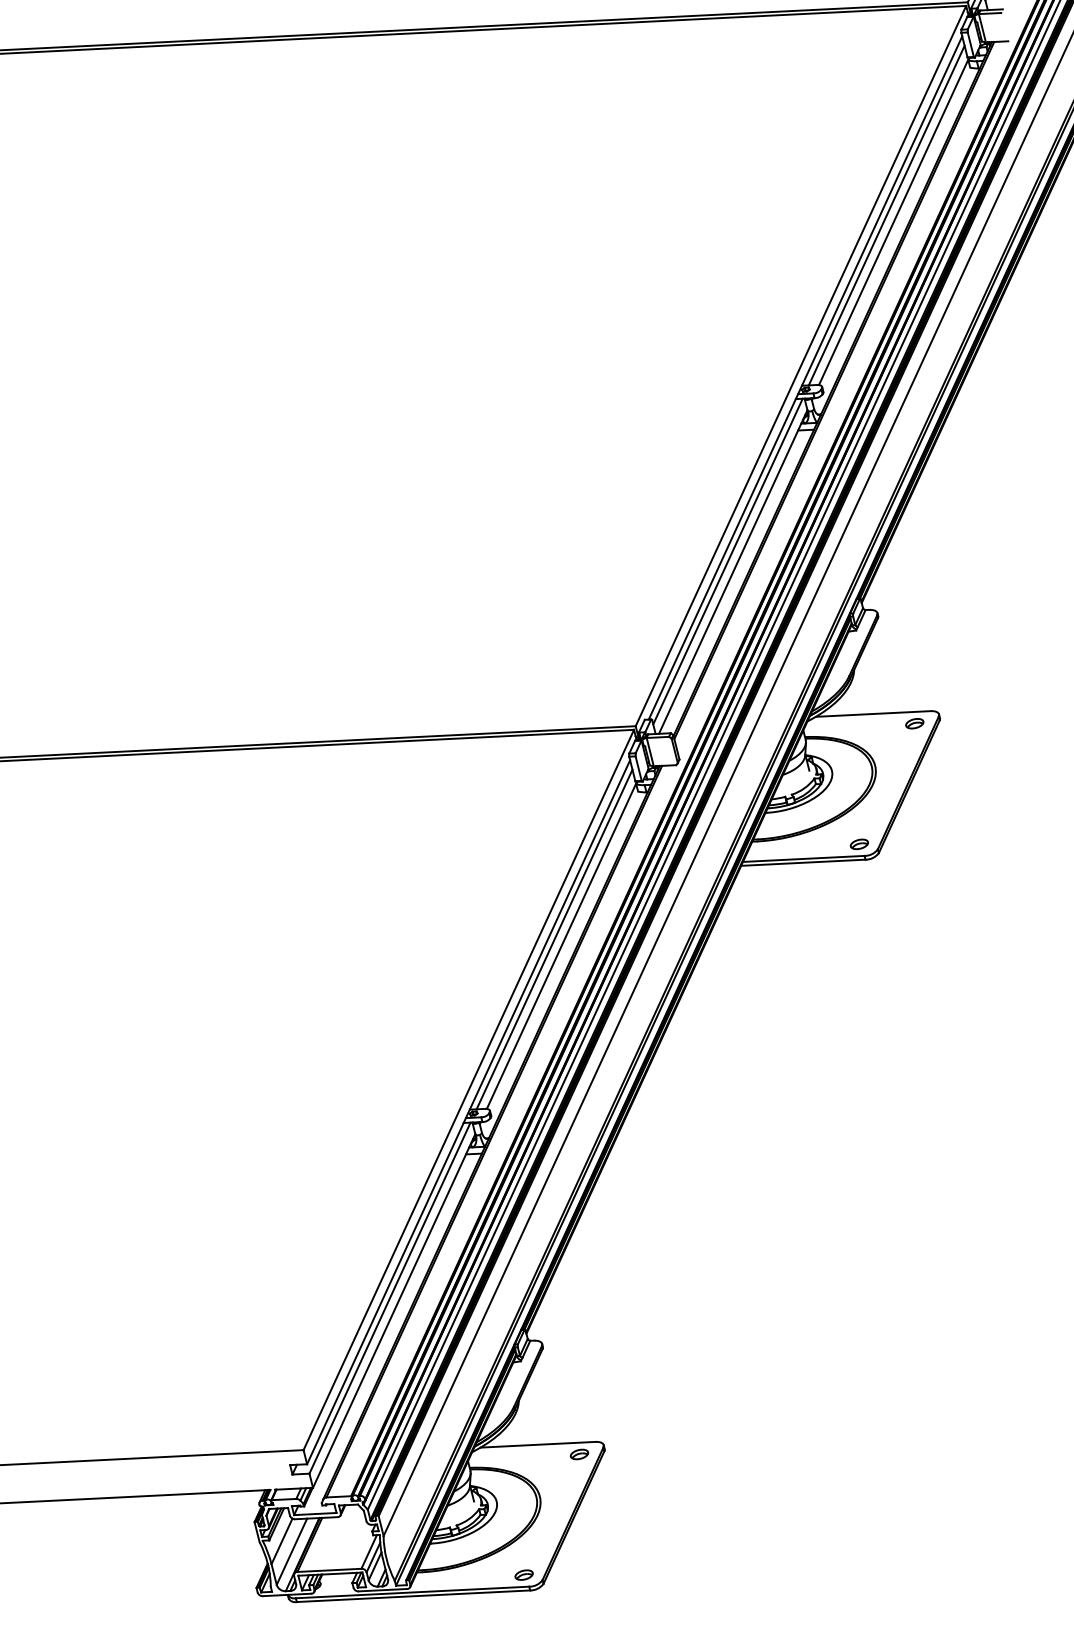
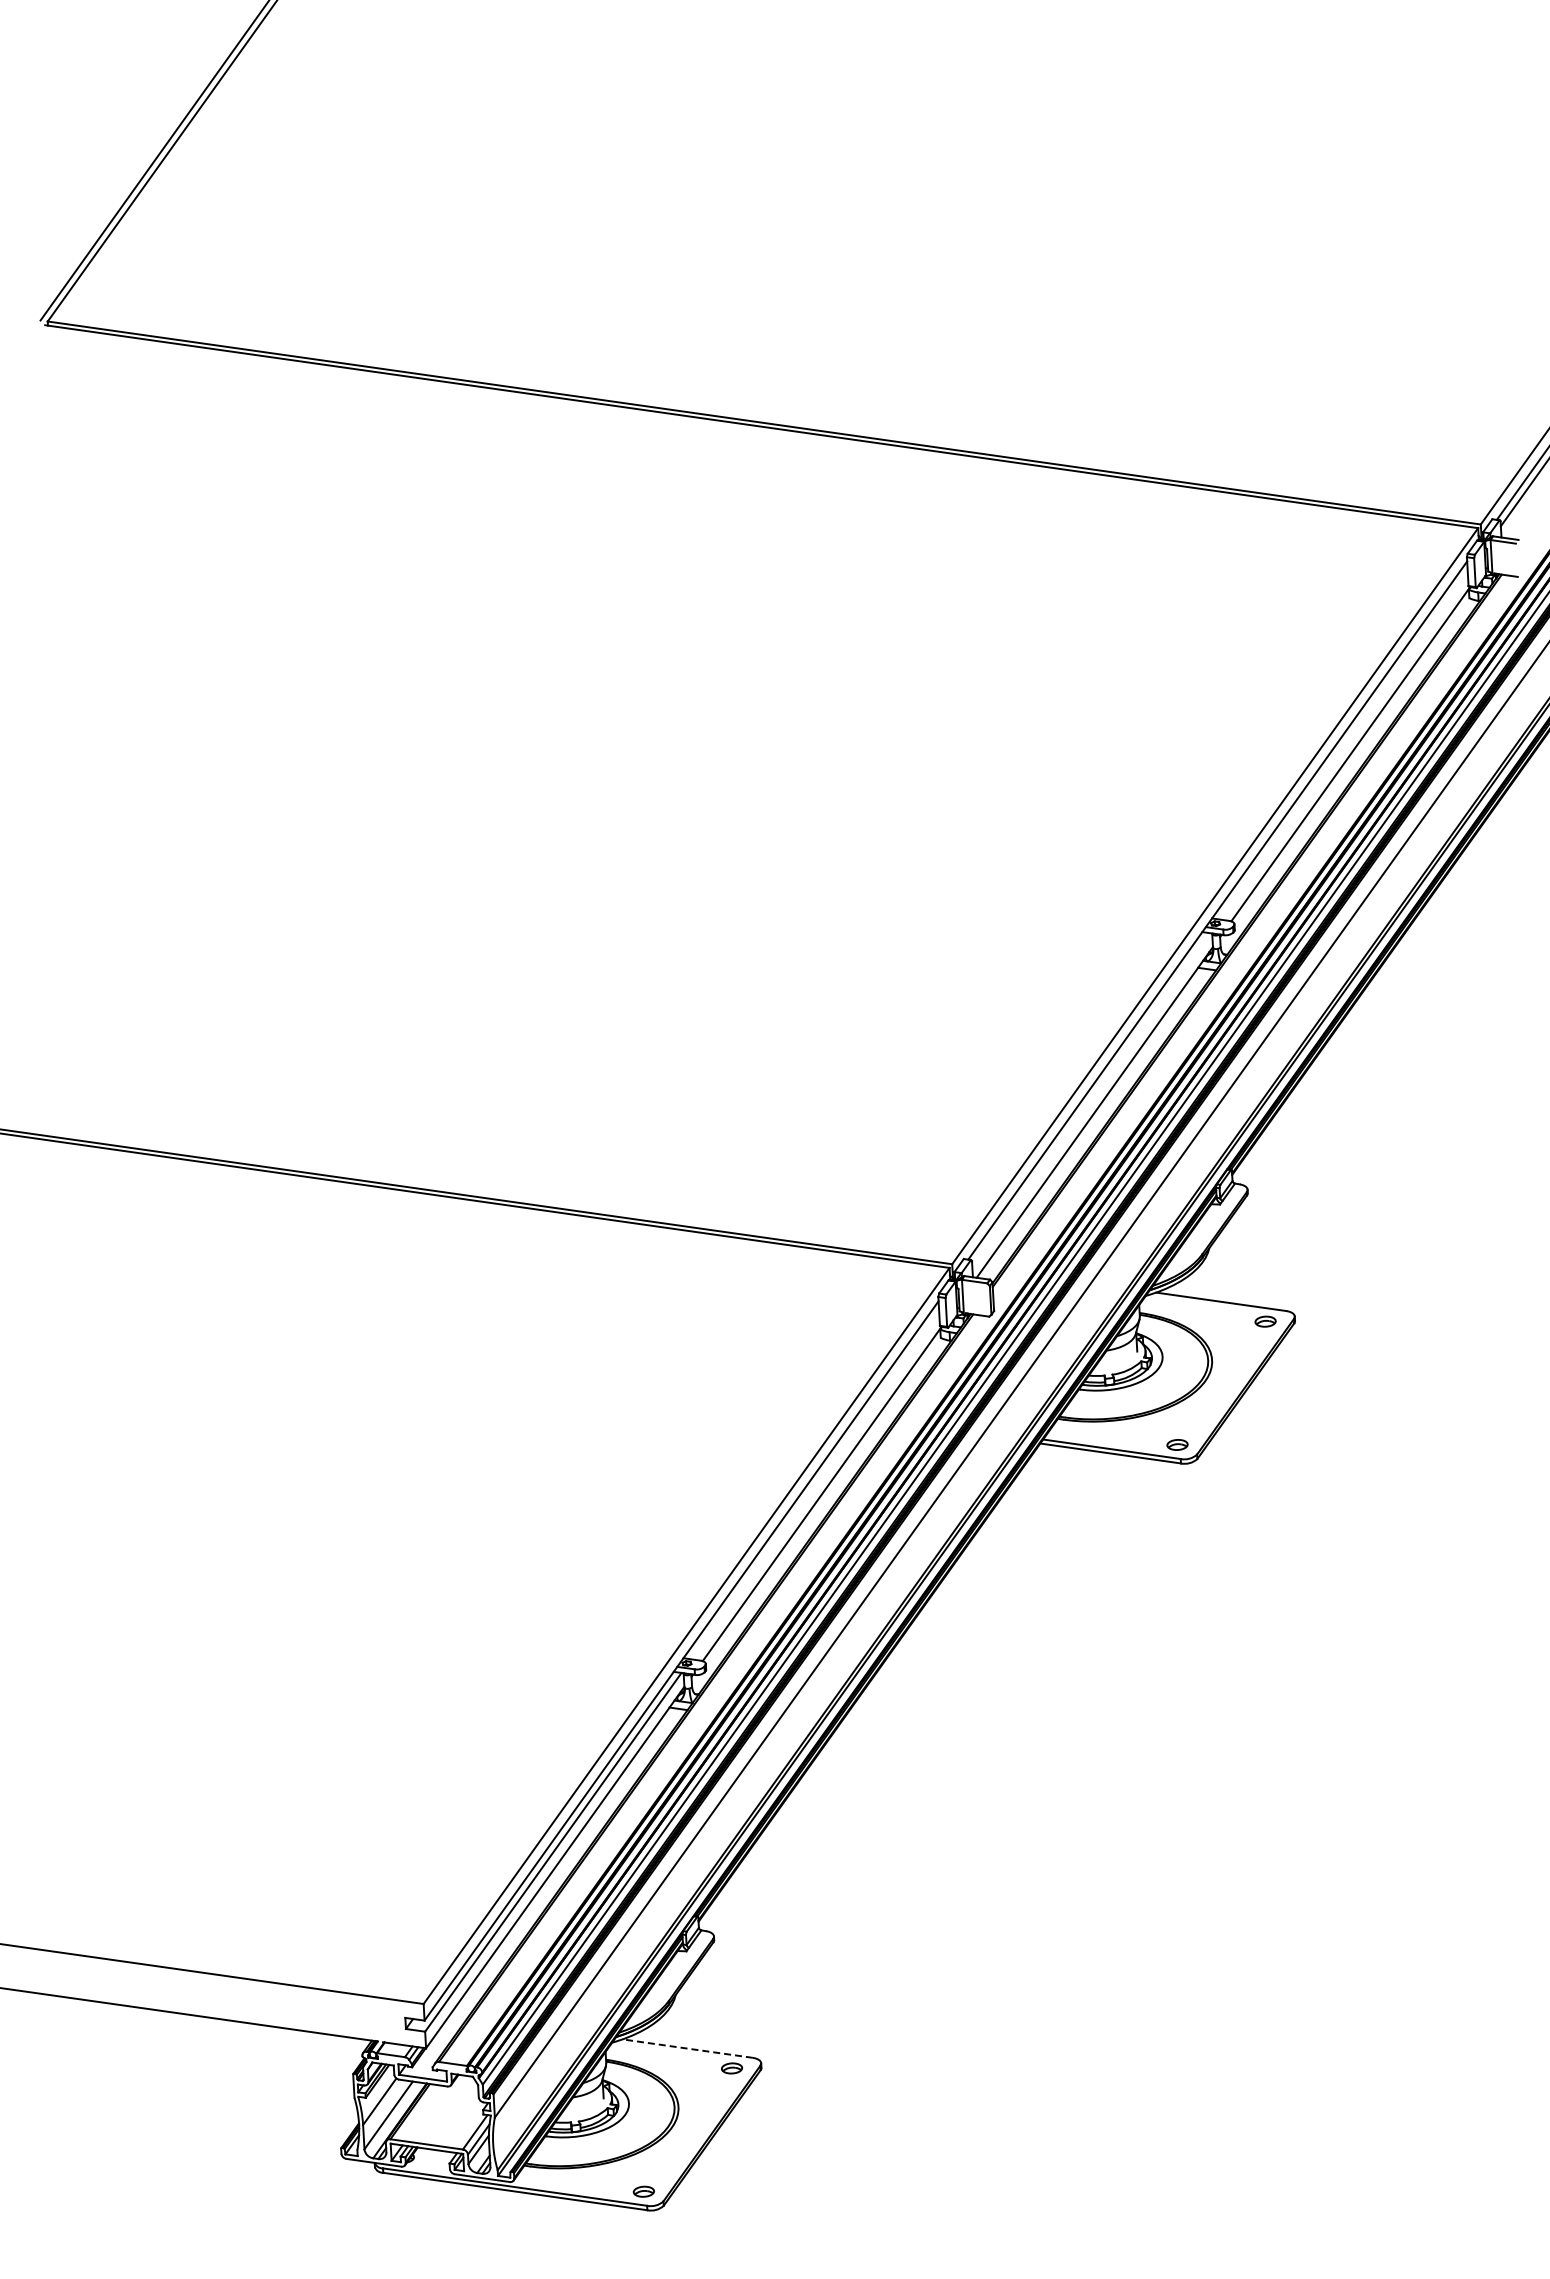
line: (886, 215) -> (1343, 745), removed
line: (728, 561) -> (1091, 1099), removed
line: (554, 939) -> (815, 1485), removed
line: (537, 1444) -> (687, 2048), solid -> dashed

